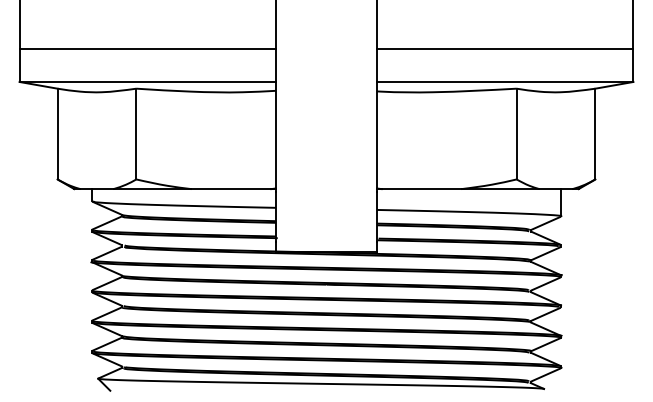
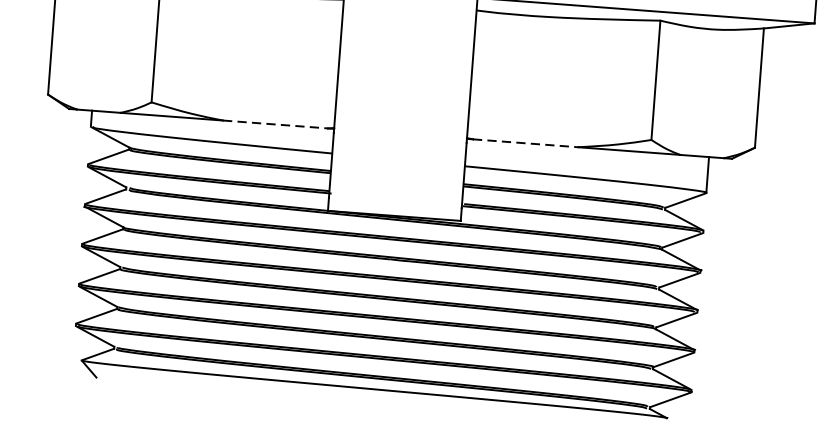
line: (231, 189) -> (275, 125), solid -> dashed
line: (421, 189) -> (525, 143), solid -> dashed

